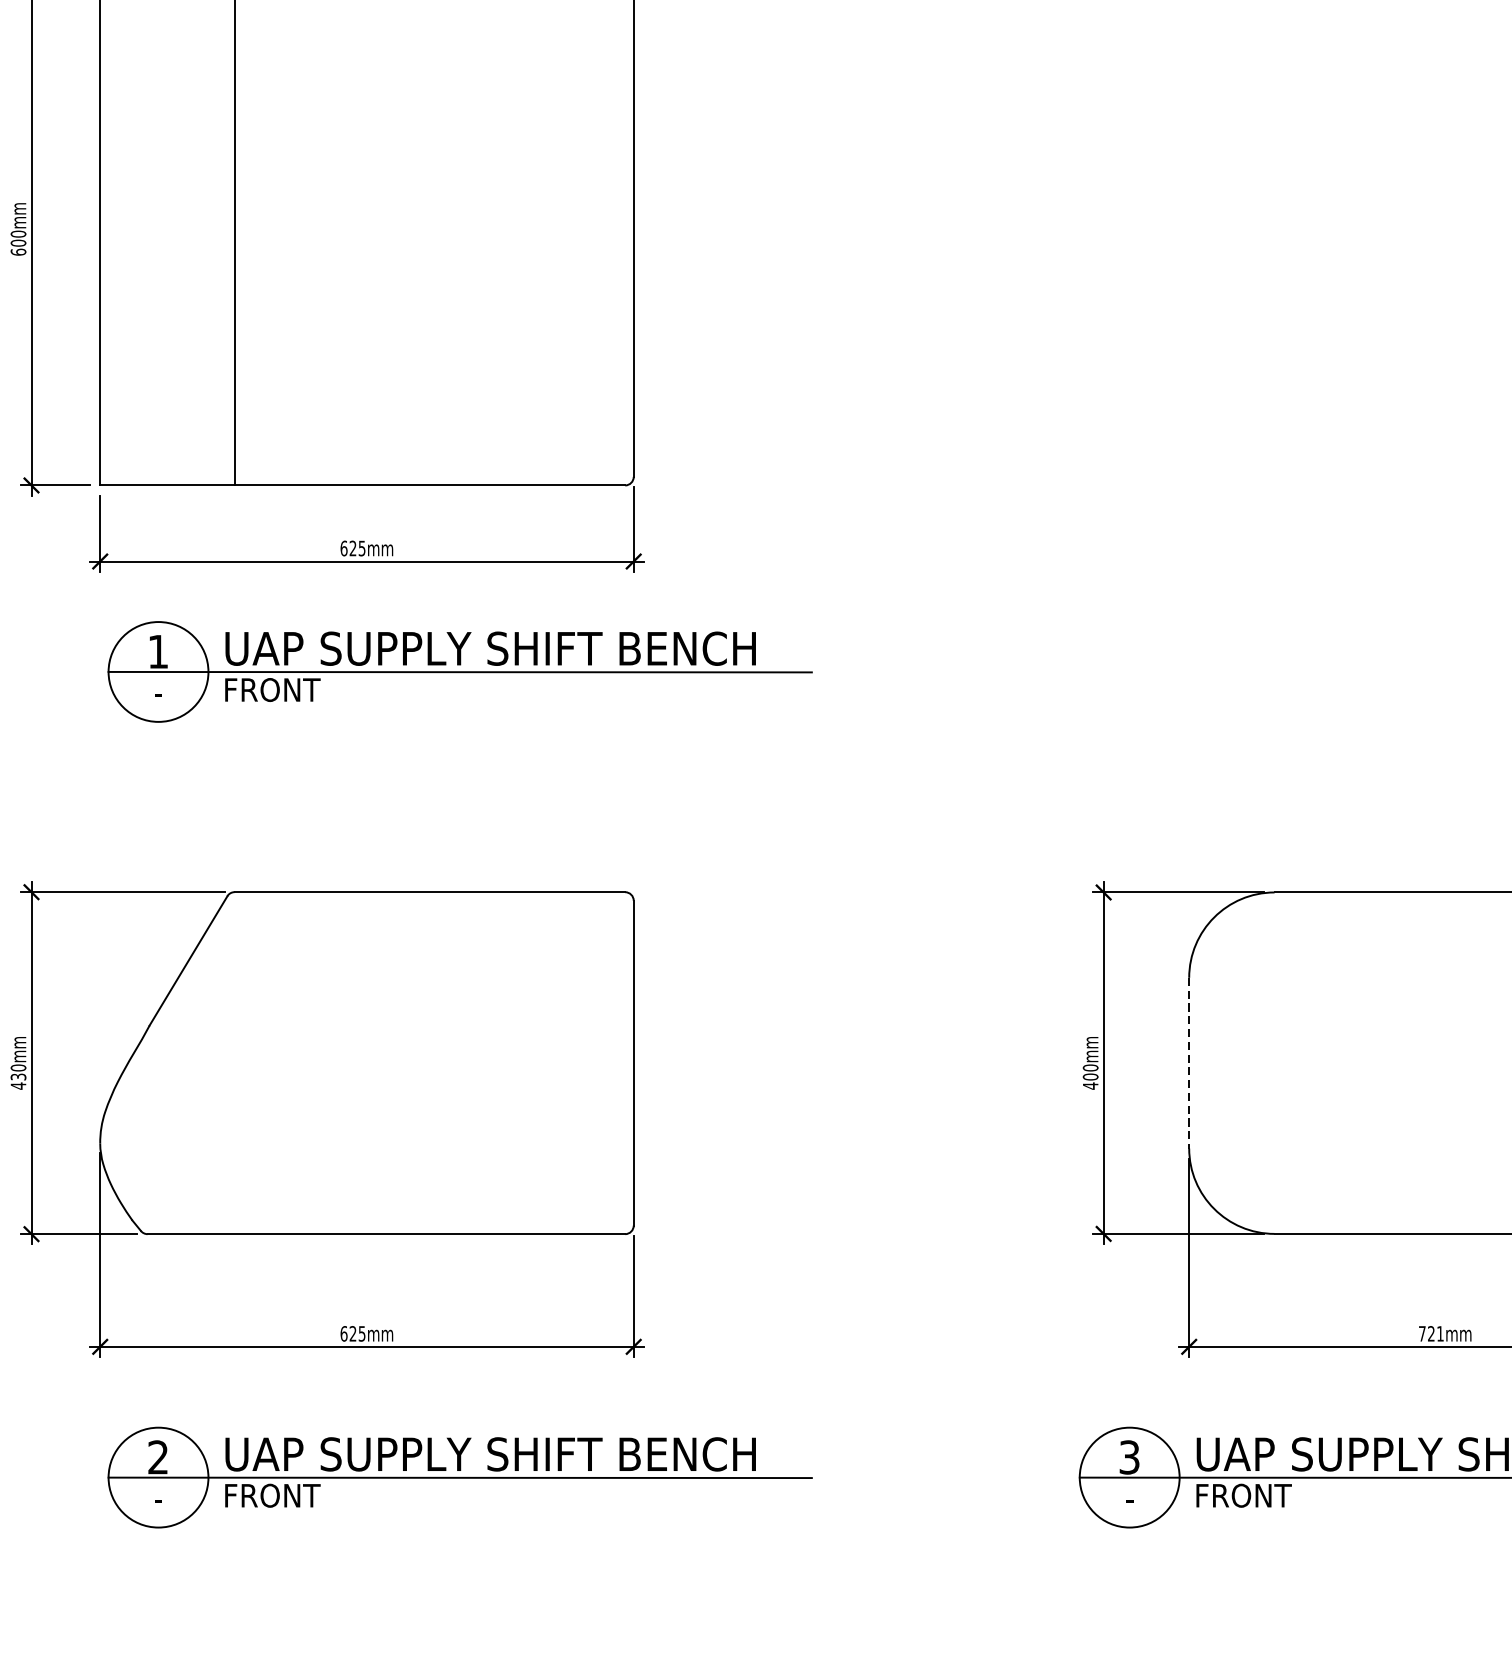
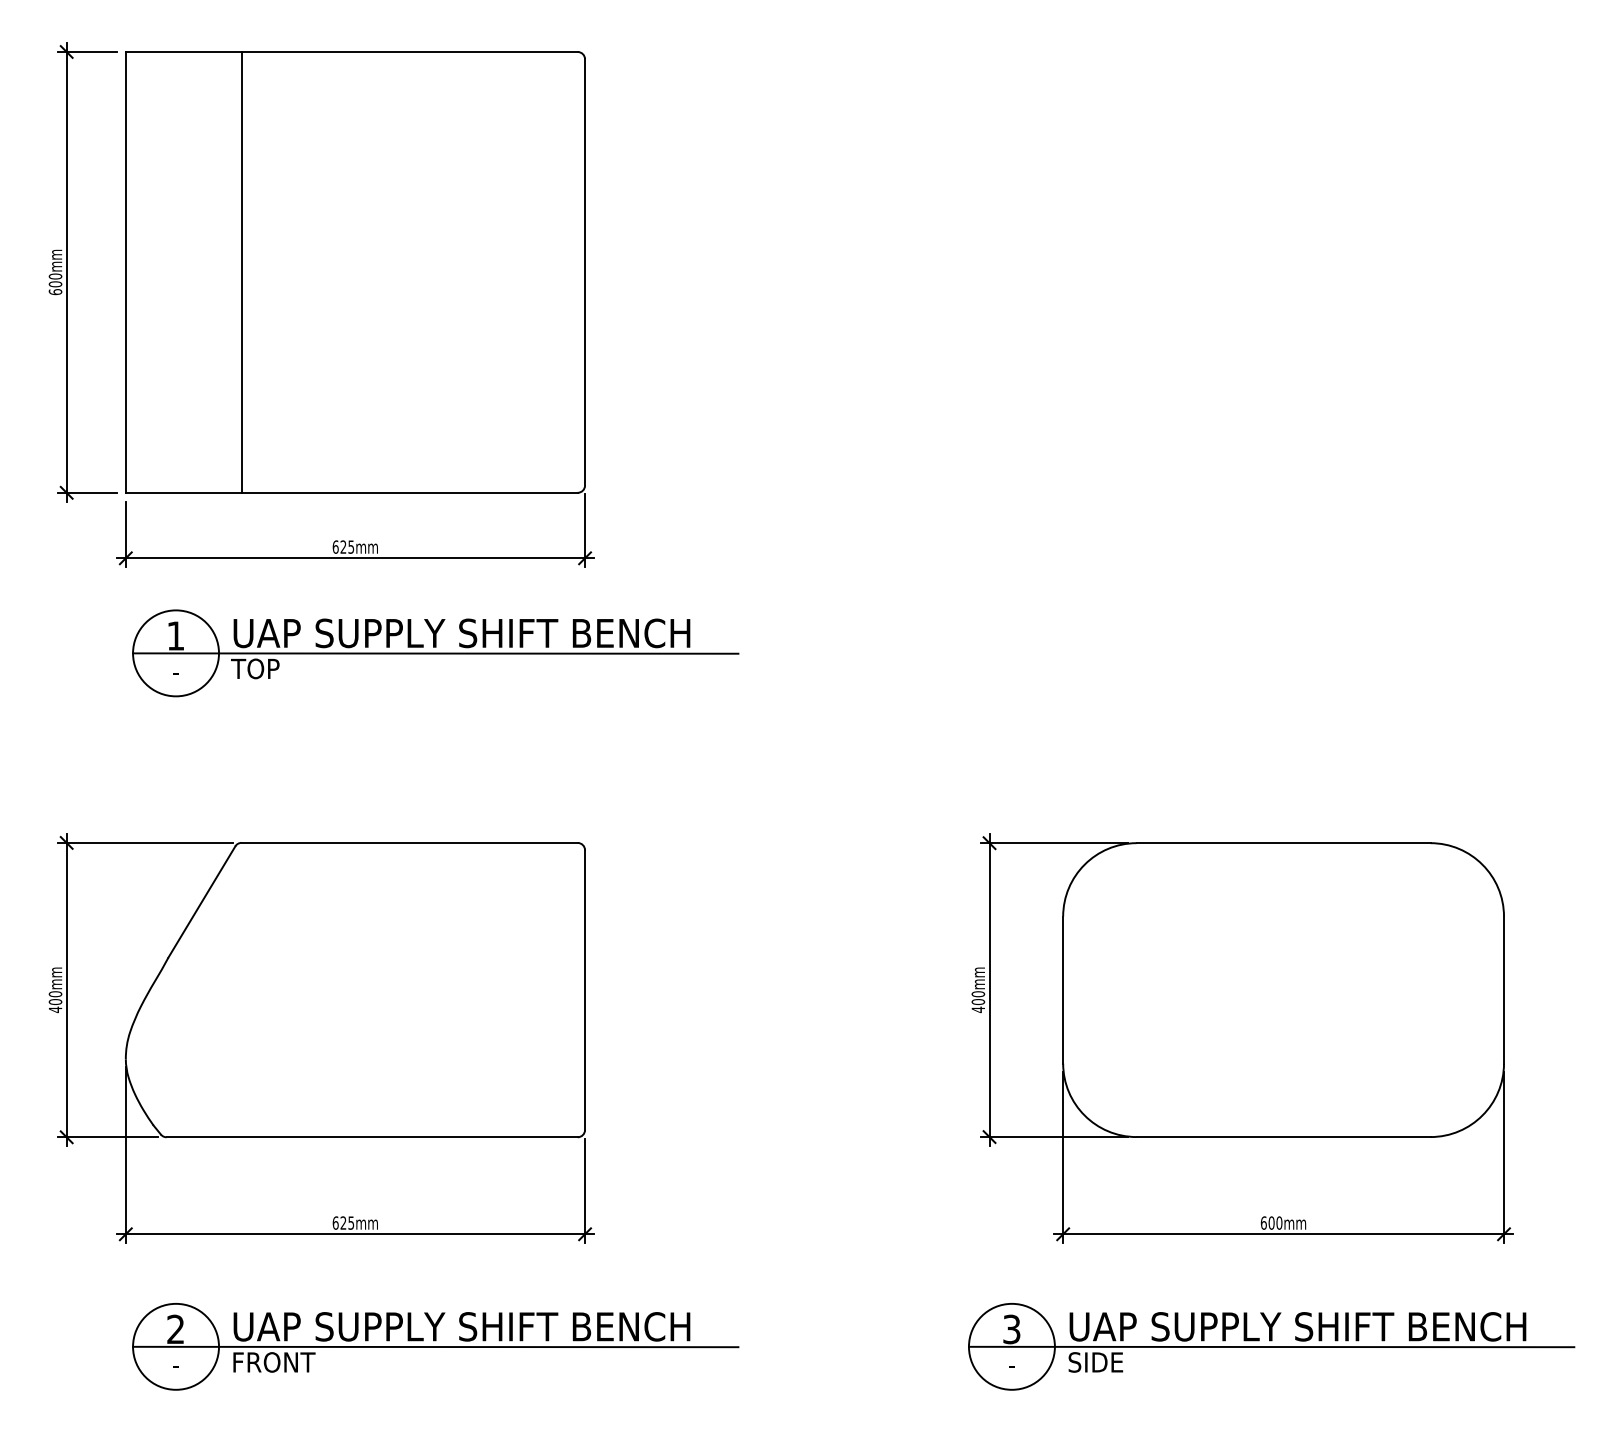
text: (271, 689) -> (273, 668), FRONT -> TOP
line: (1189, 1063) -> (1063, 990), dashed -> solid
text: (18, 1077) -> (55, 1002), 430mm -> 400mm
text: (1431, 1333) -> (1271, 1222), 721mm -> 600mm
text: (1243, 1495) -> (1109, 1362), FRONT -> SIDE

